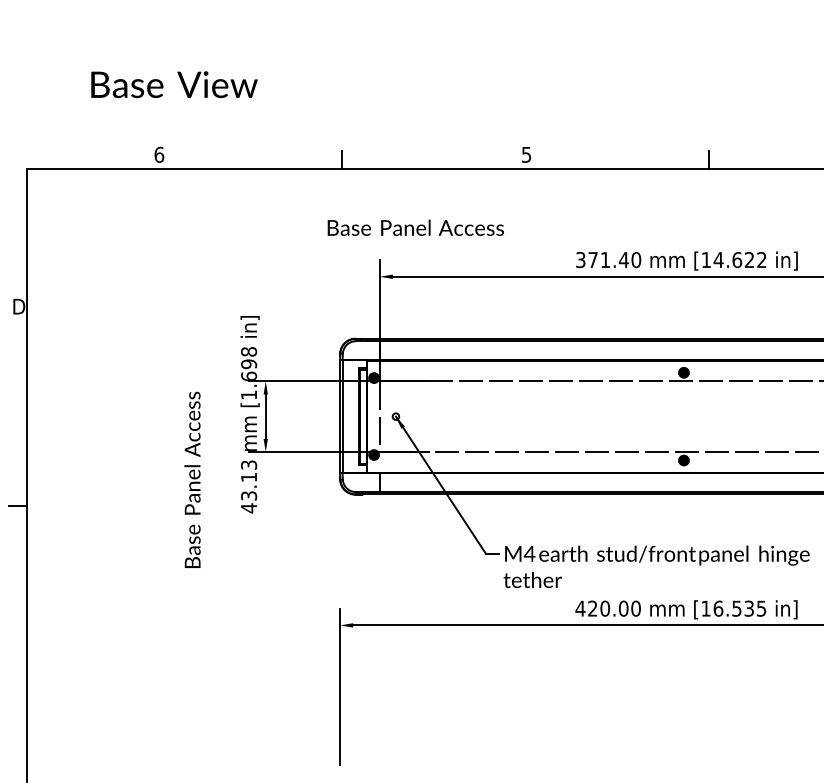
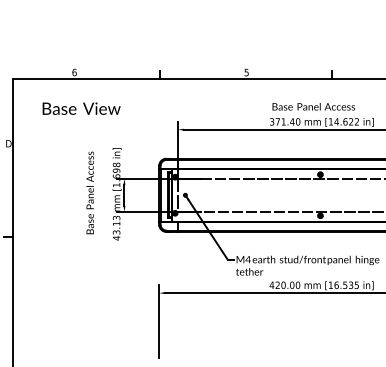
text: (174, 84) -> (81, 108), moved
text: (415, 227) -> (313, 106), moved
text: (191, 478) -> (89, 192), moved

